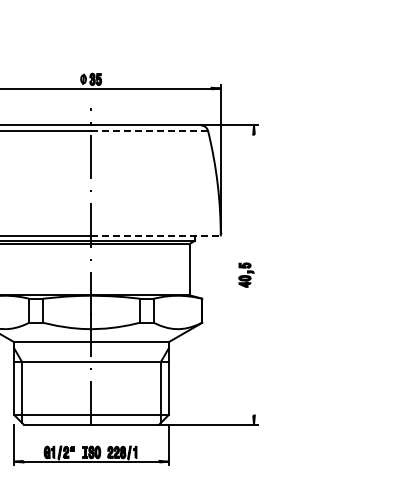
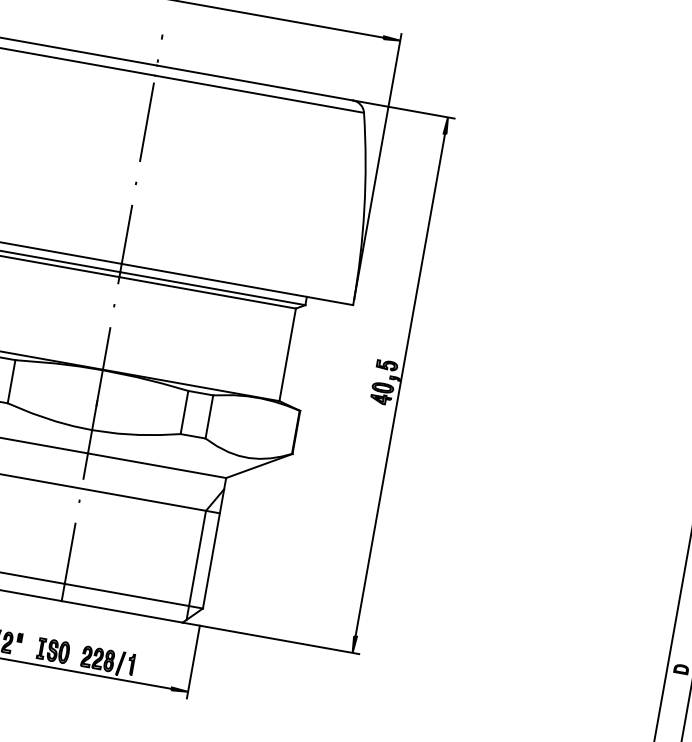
line: (150, 131) -> (260, 95), dashed -> solid
line: (156, 236) -> (238, 284), dashed -> solid
line: (254, 274) -> (401, 384), added

